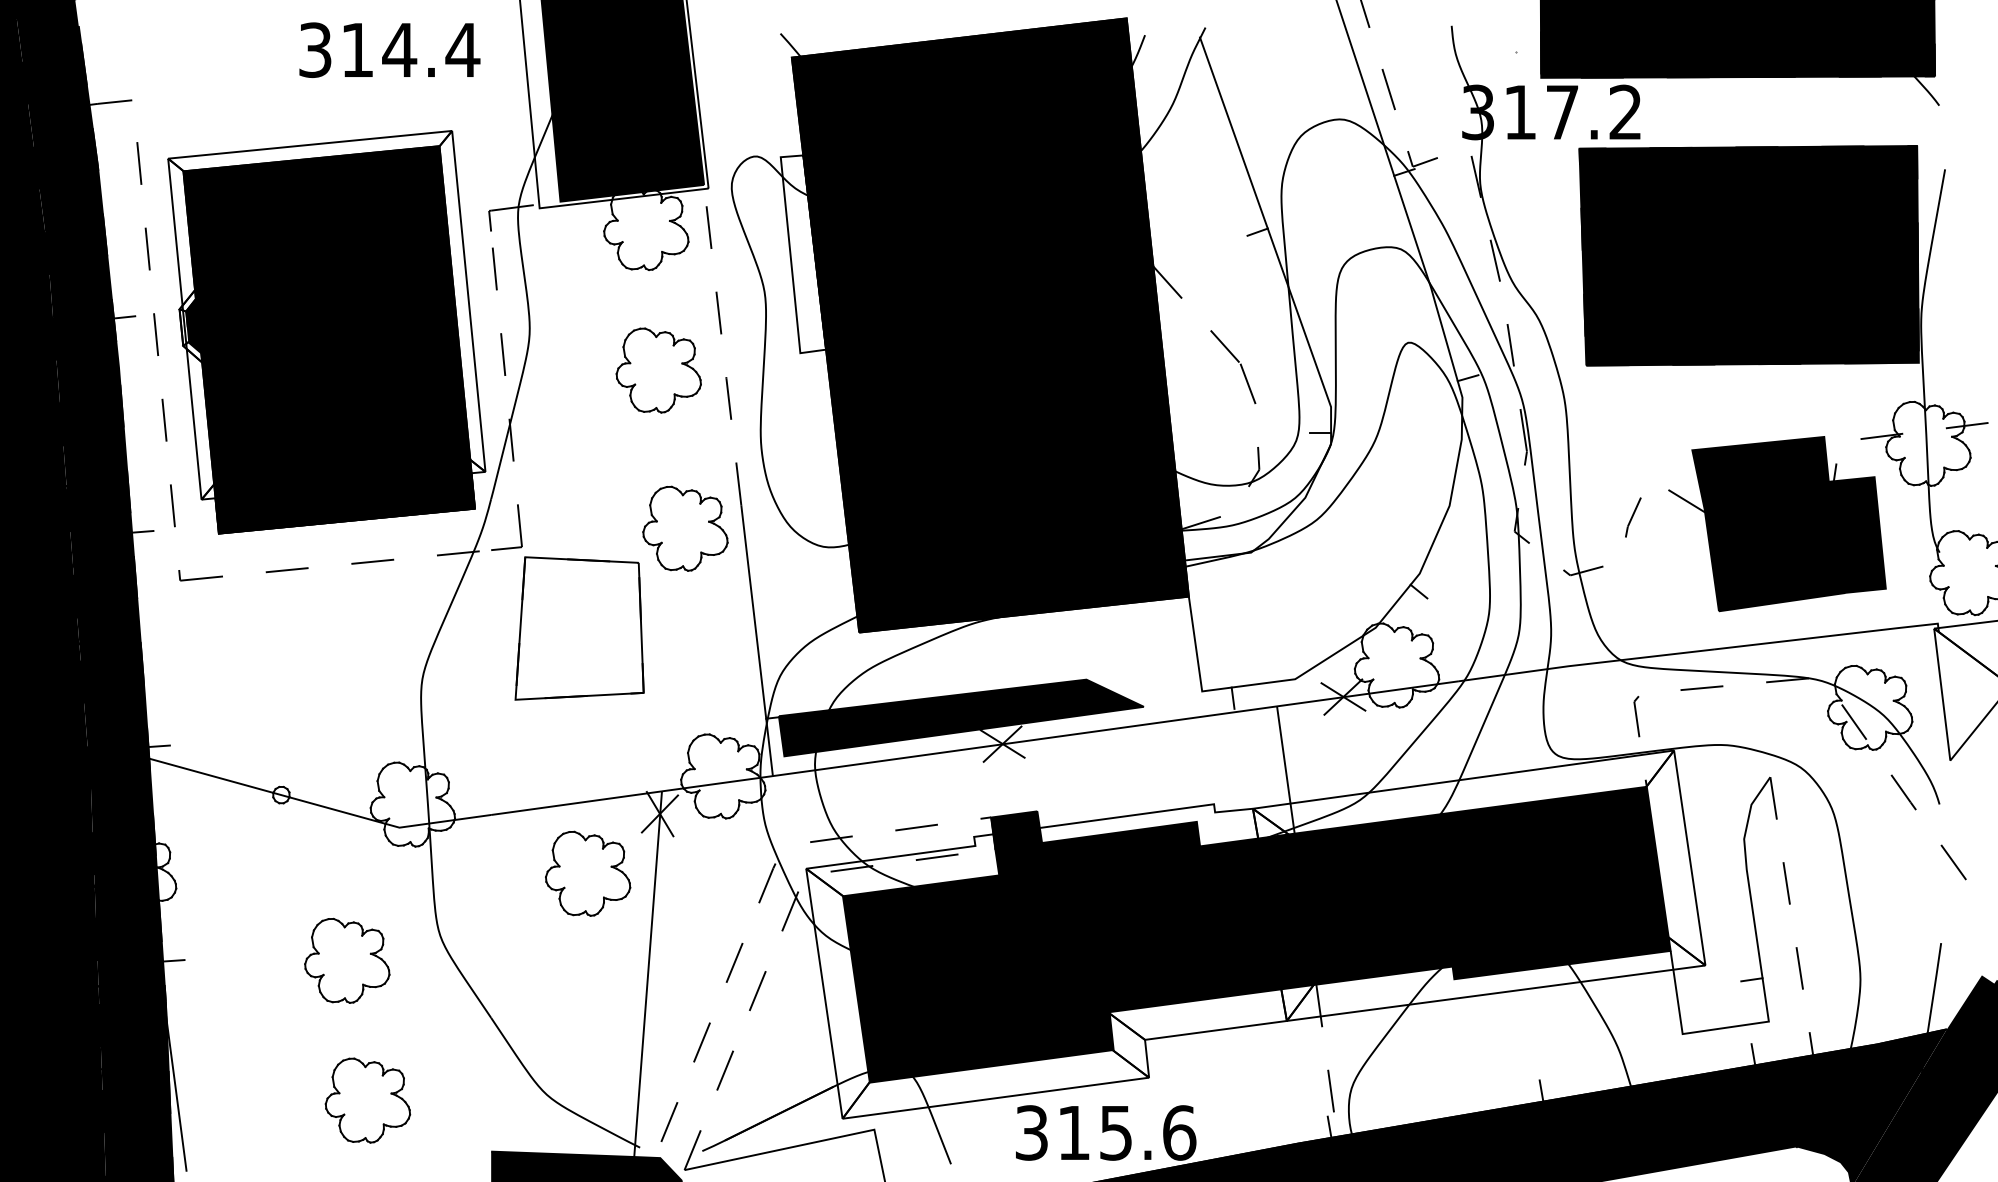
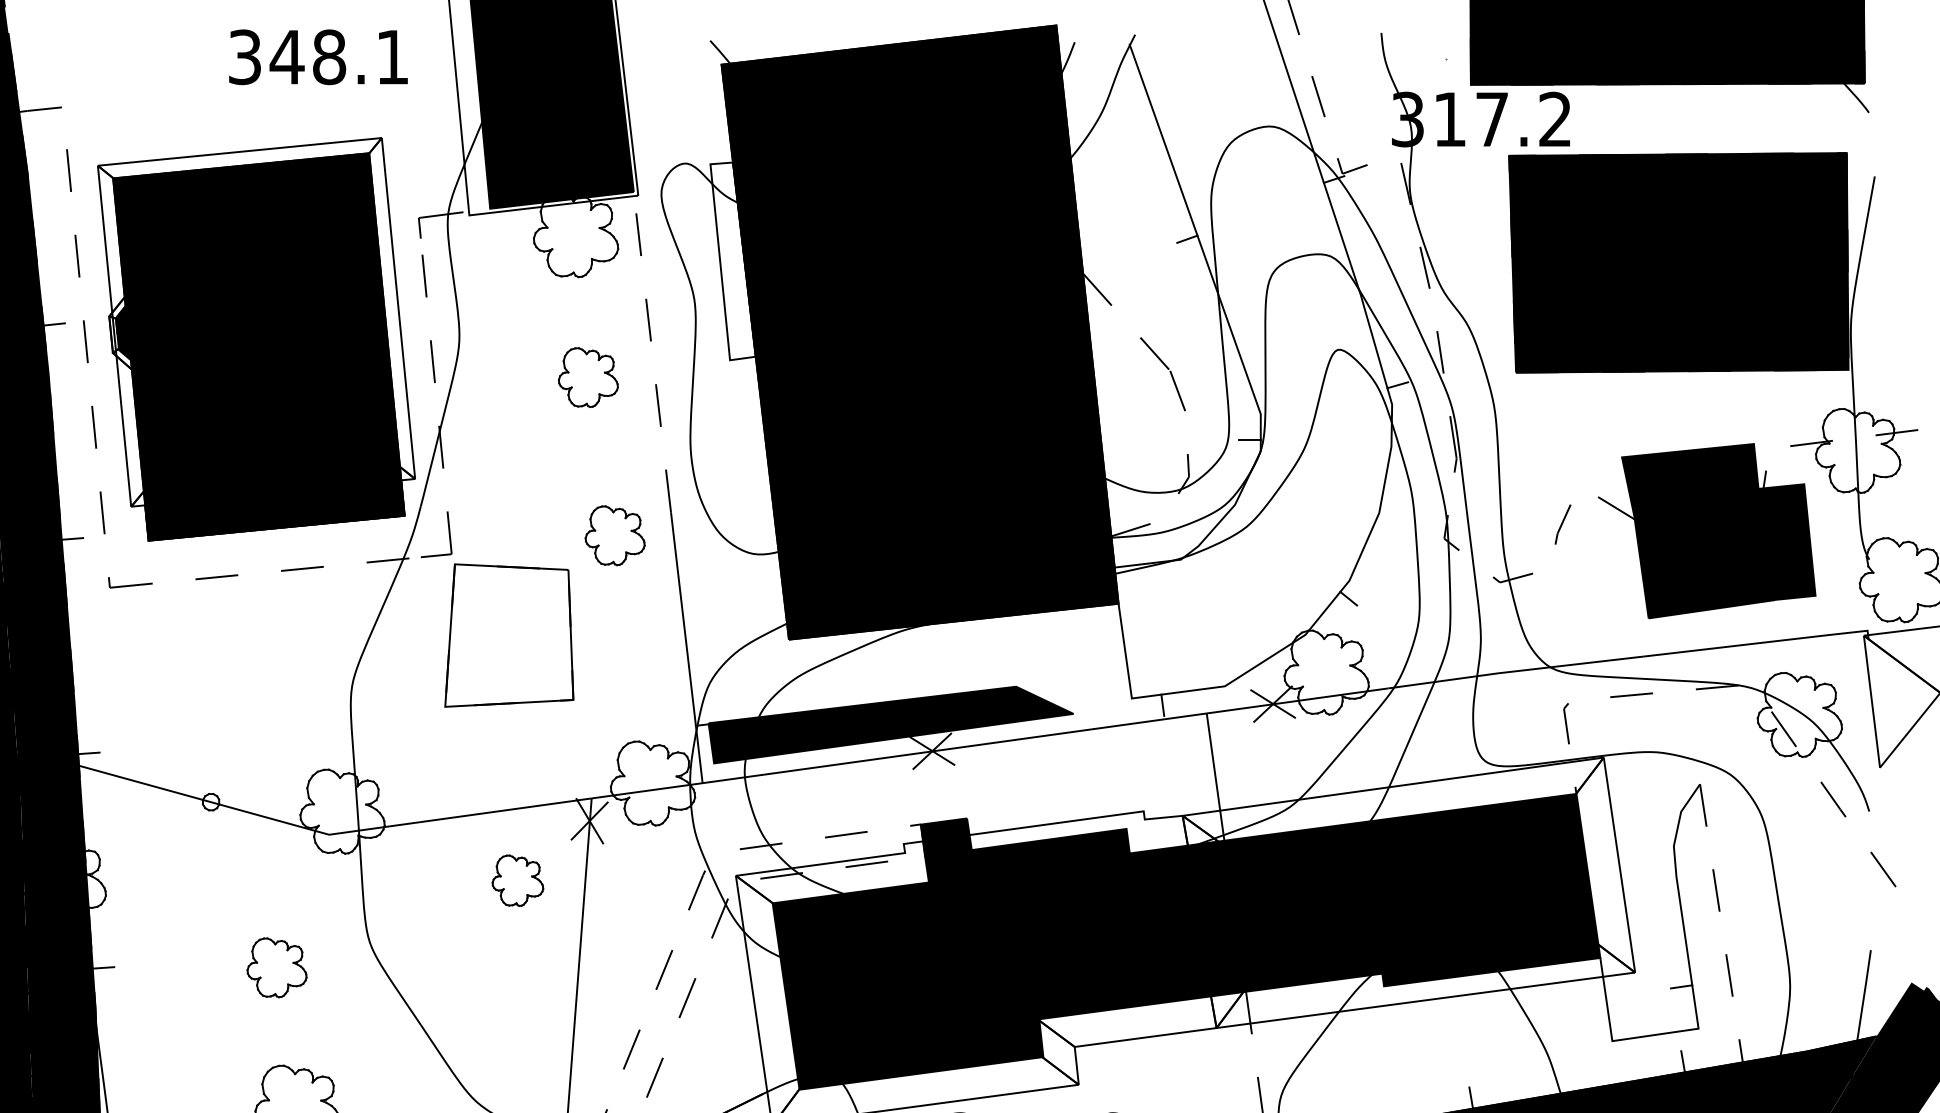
text: (409, 50) -> (339, 57), 314.4 -> 348.1
part: (658, 370) -> (588, 377), size x0.7
part: (685, 528) -> (615, 535), size x0.7
part: (588, 873) -> (518, 880), size x0.6
part: (347, 960) -> (277, 967), size x0.7

